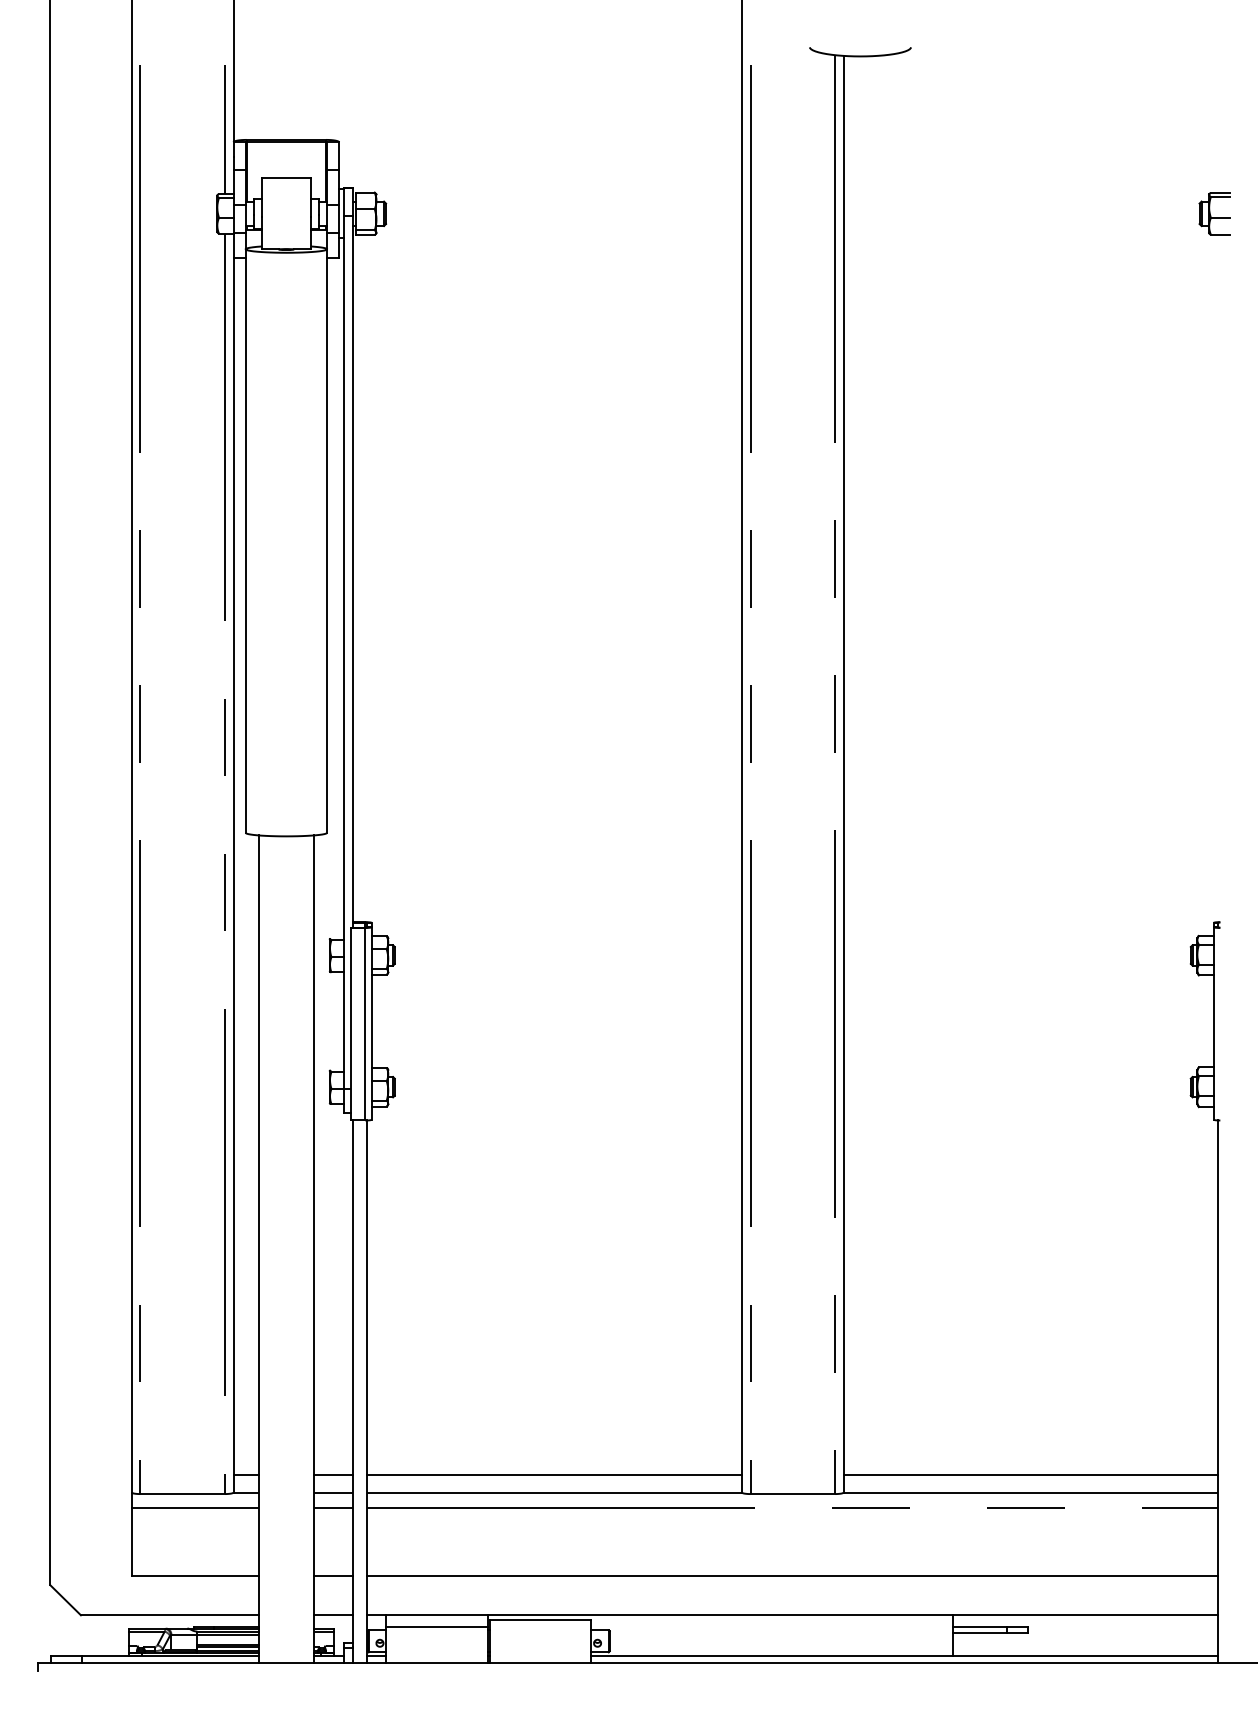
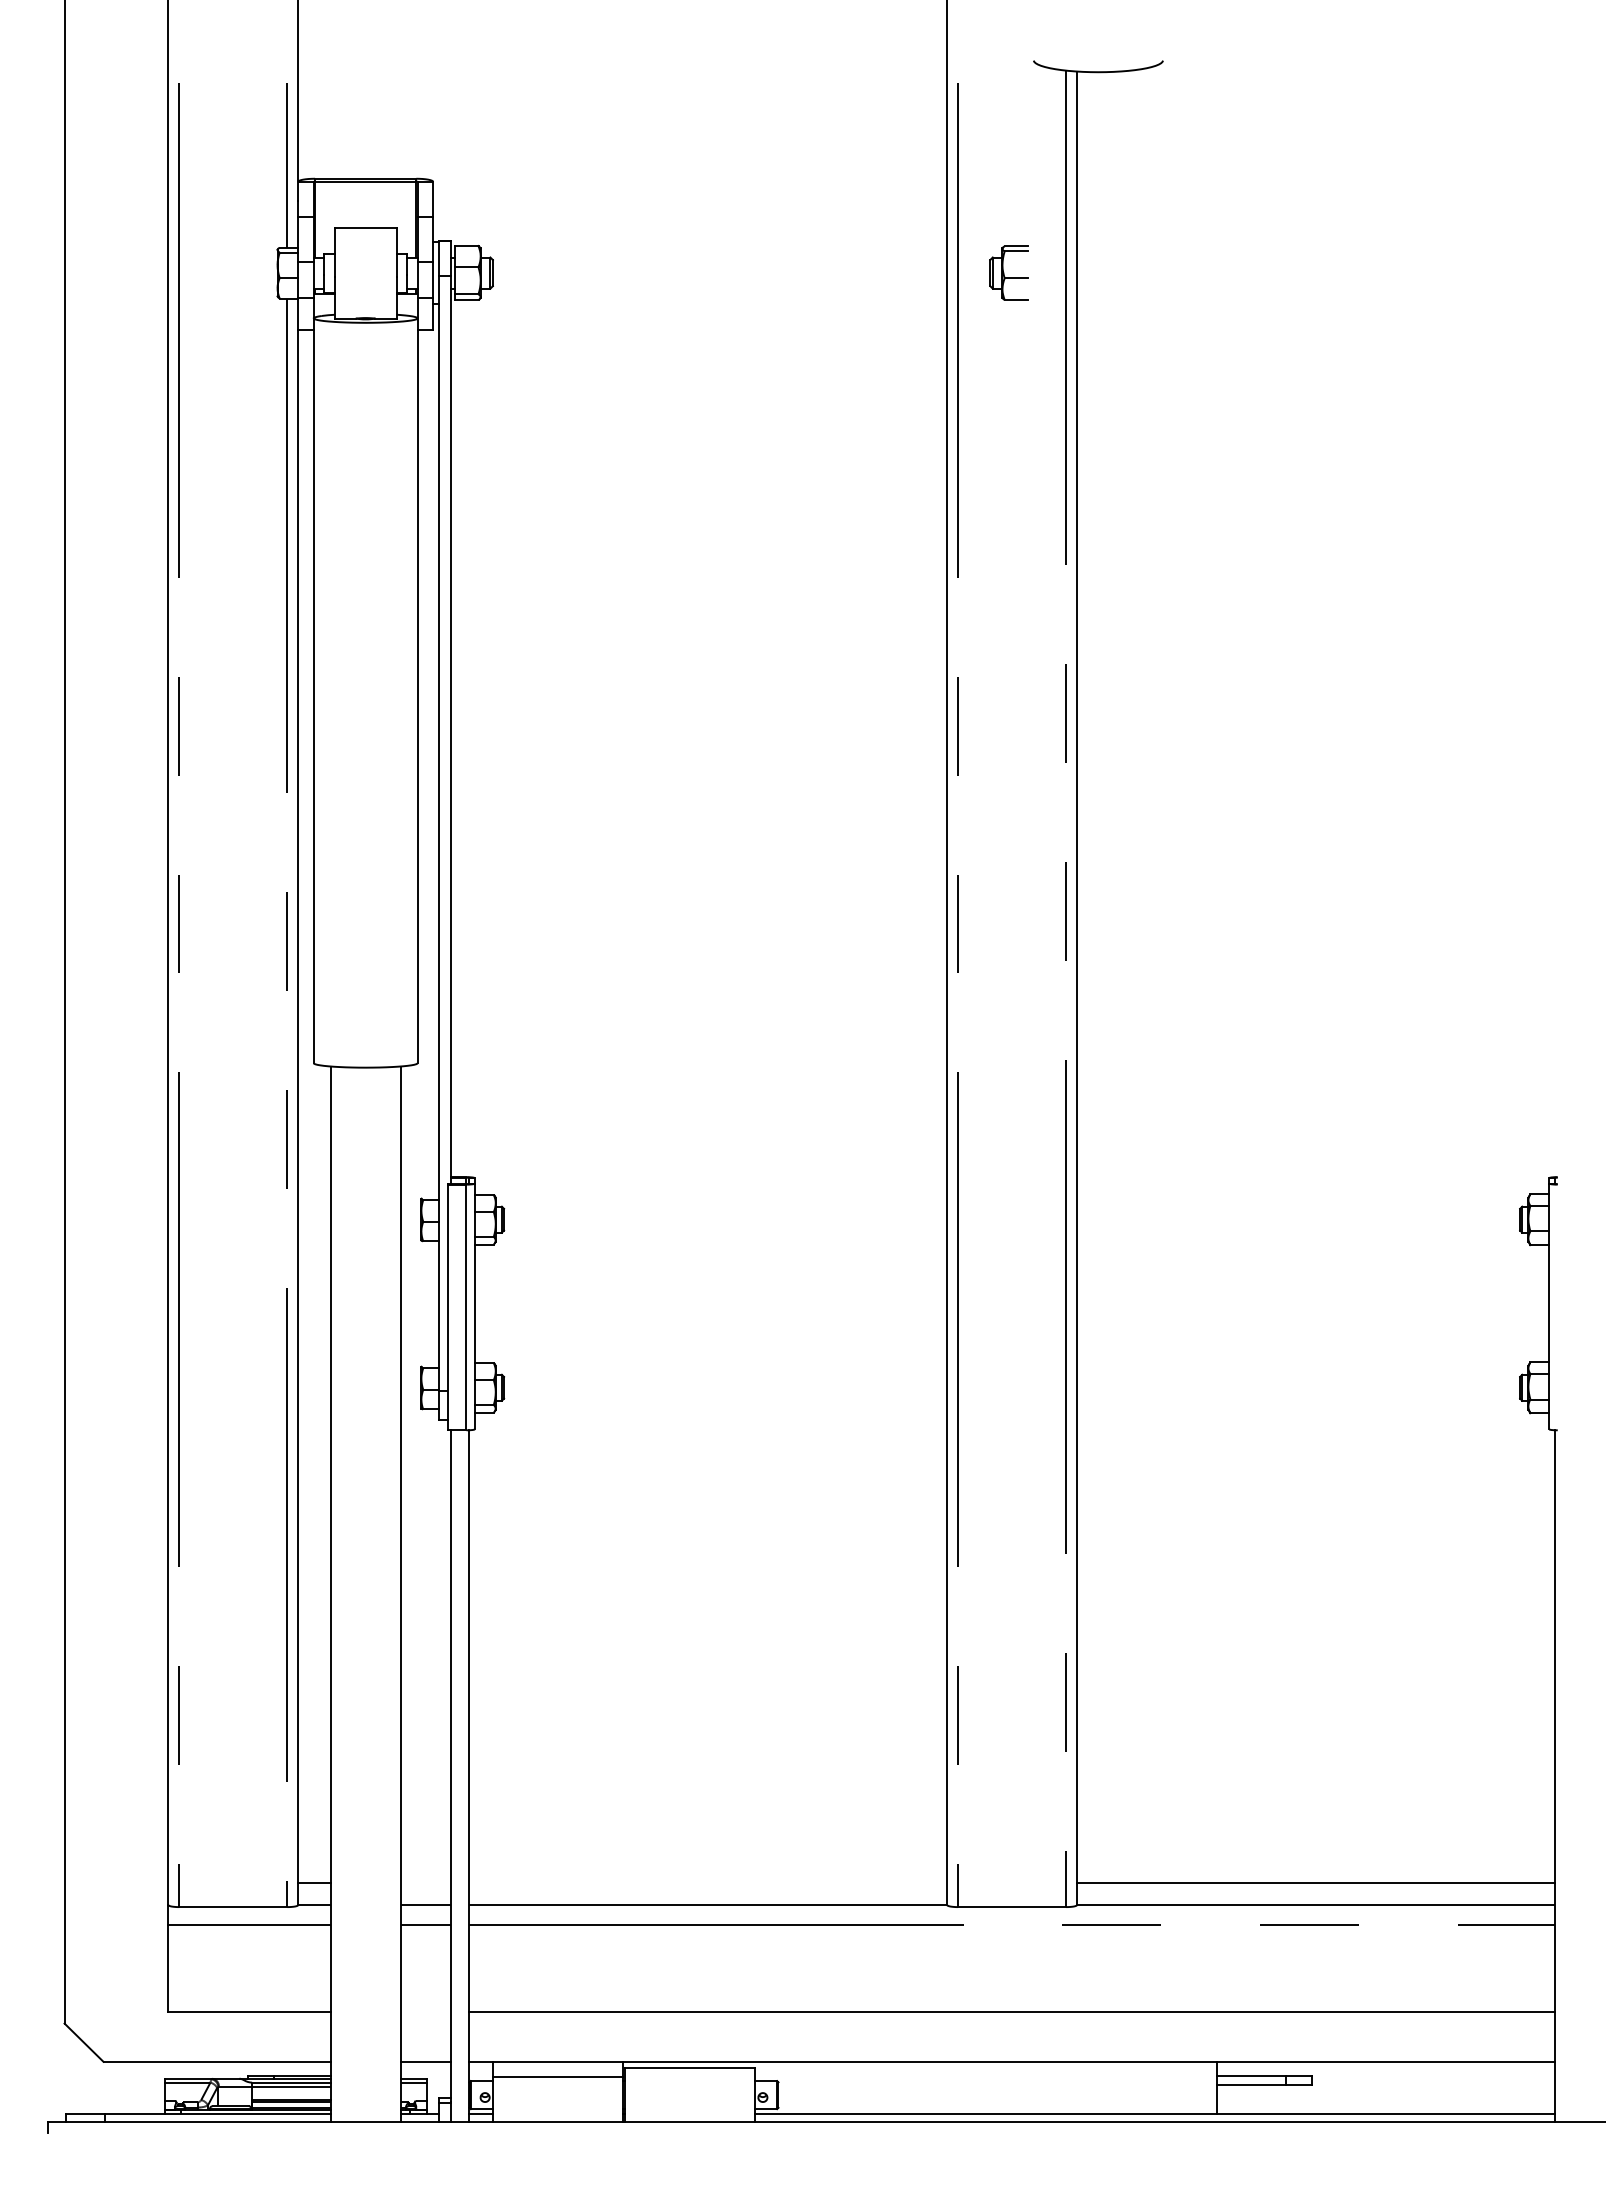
part: (1213, 213) -> (1008, 272), moved
line: (333, 1475) -> (425, 1883), removed
line: (554, 1475) -> (708, 1883), removed
line: (333, 1575) -> (425, 2011), removed

